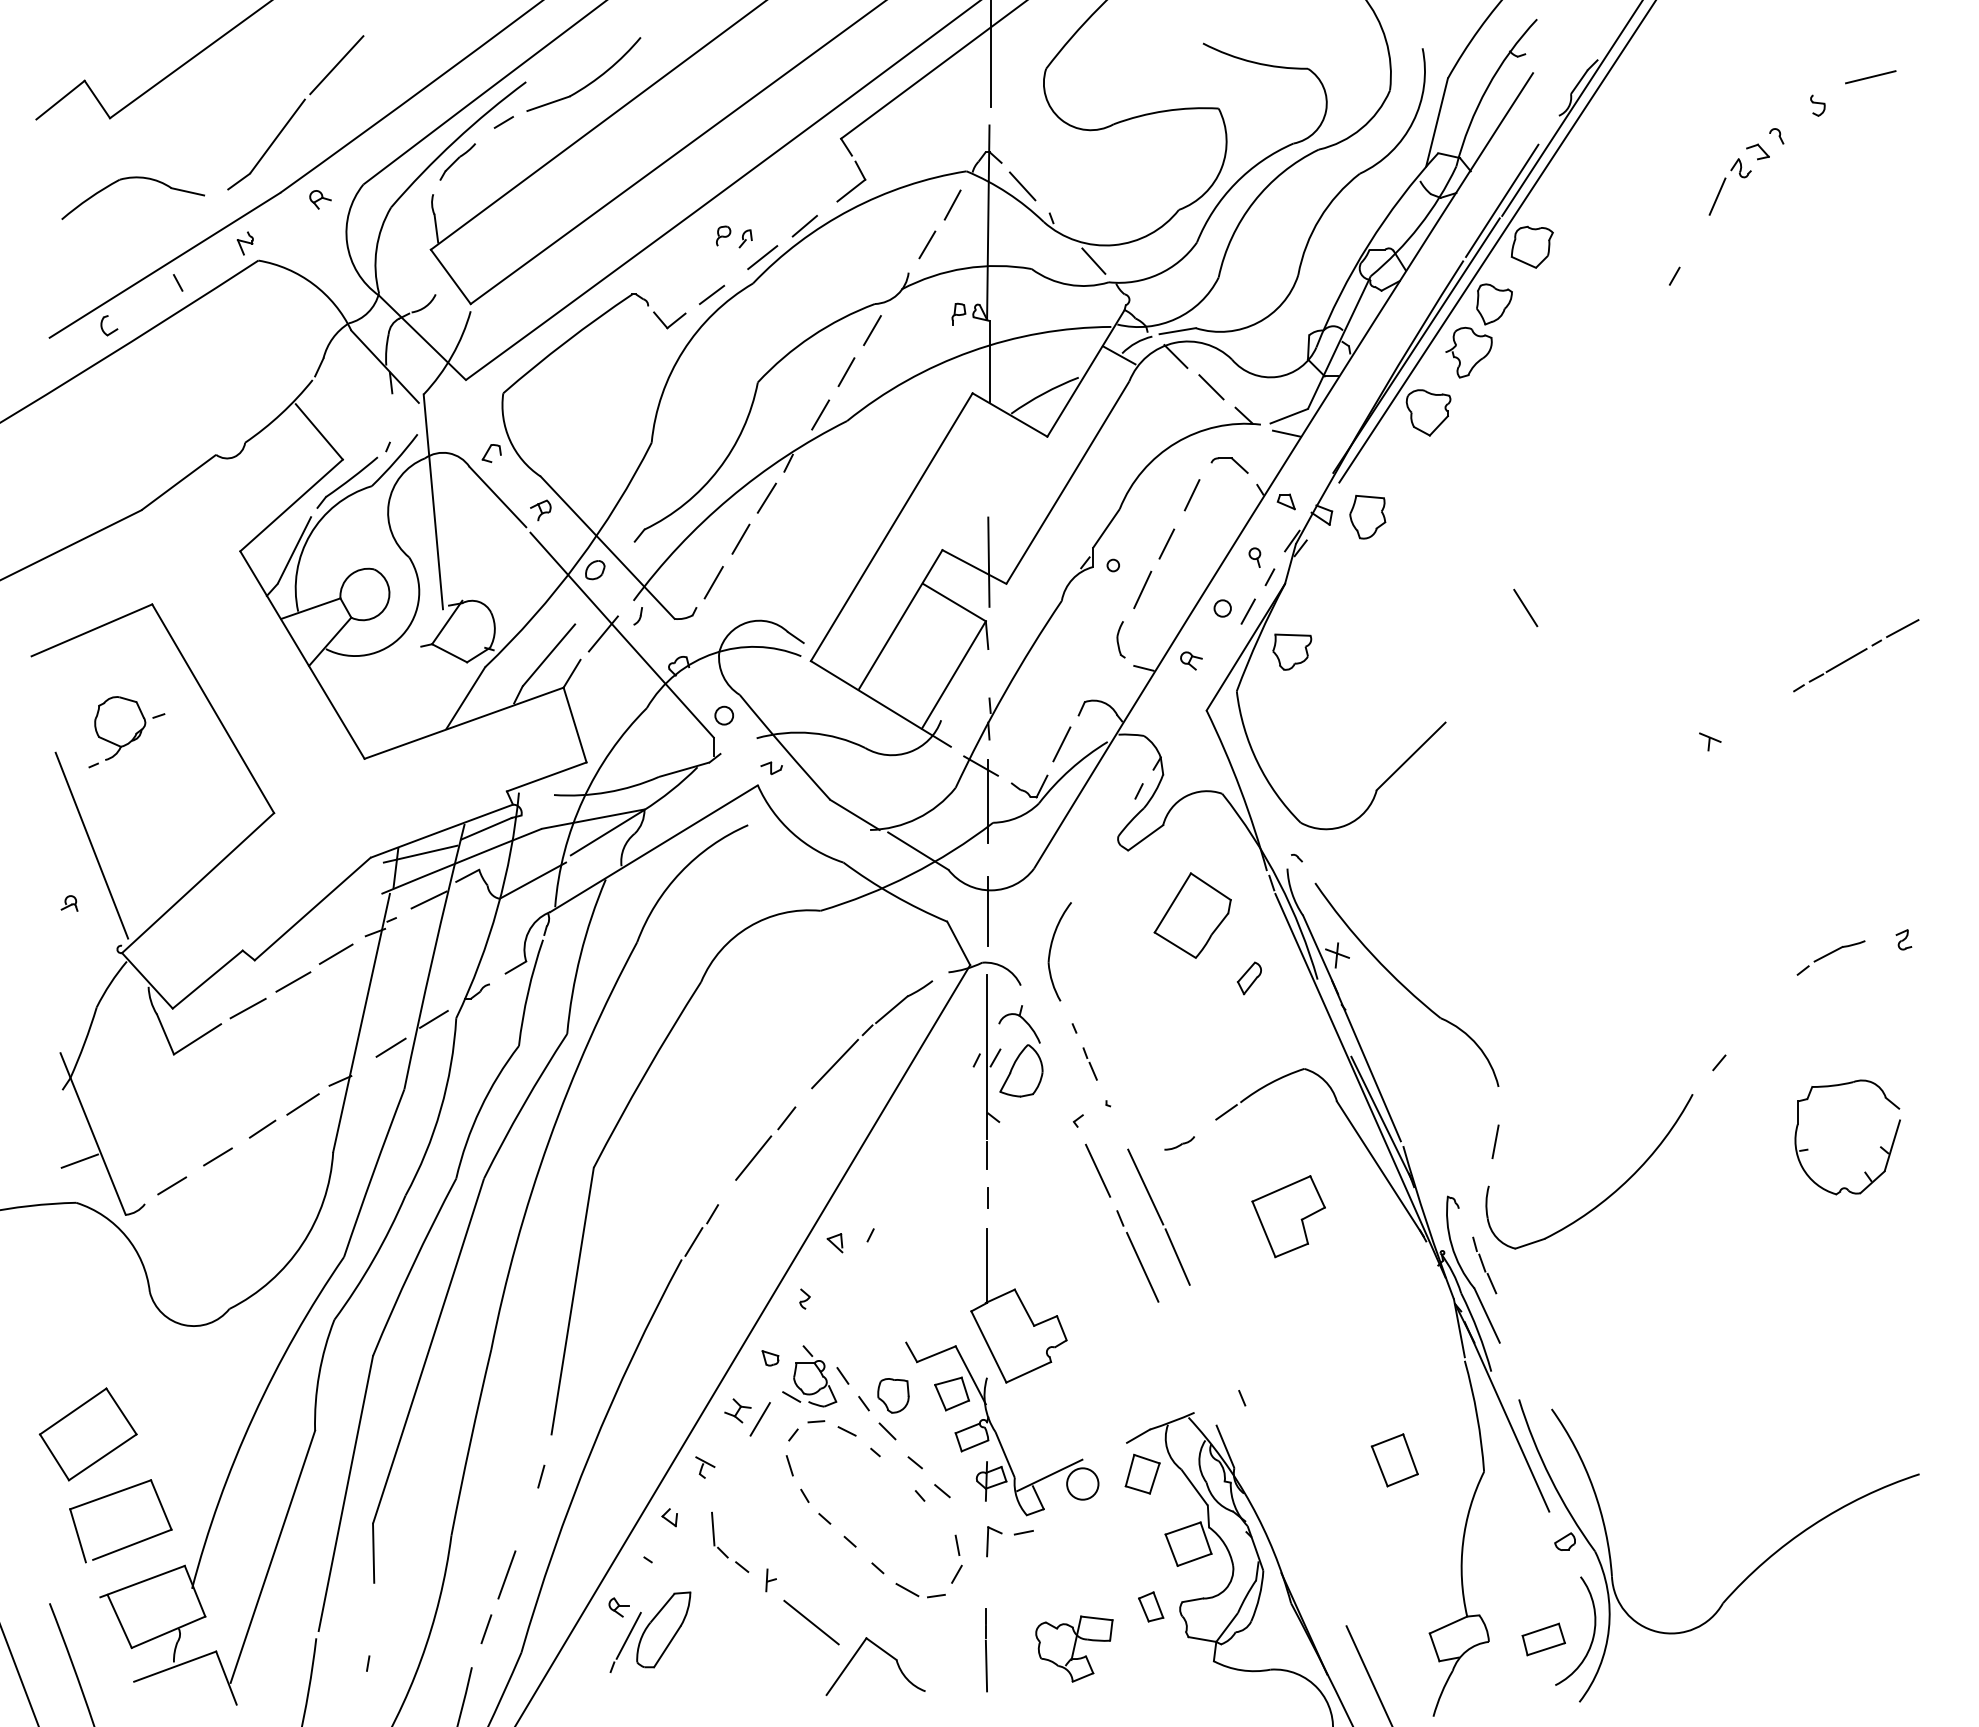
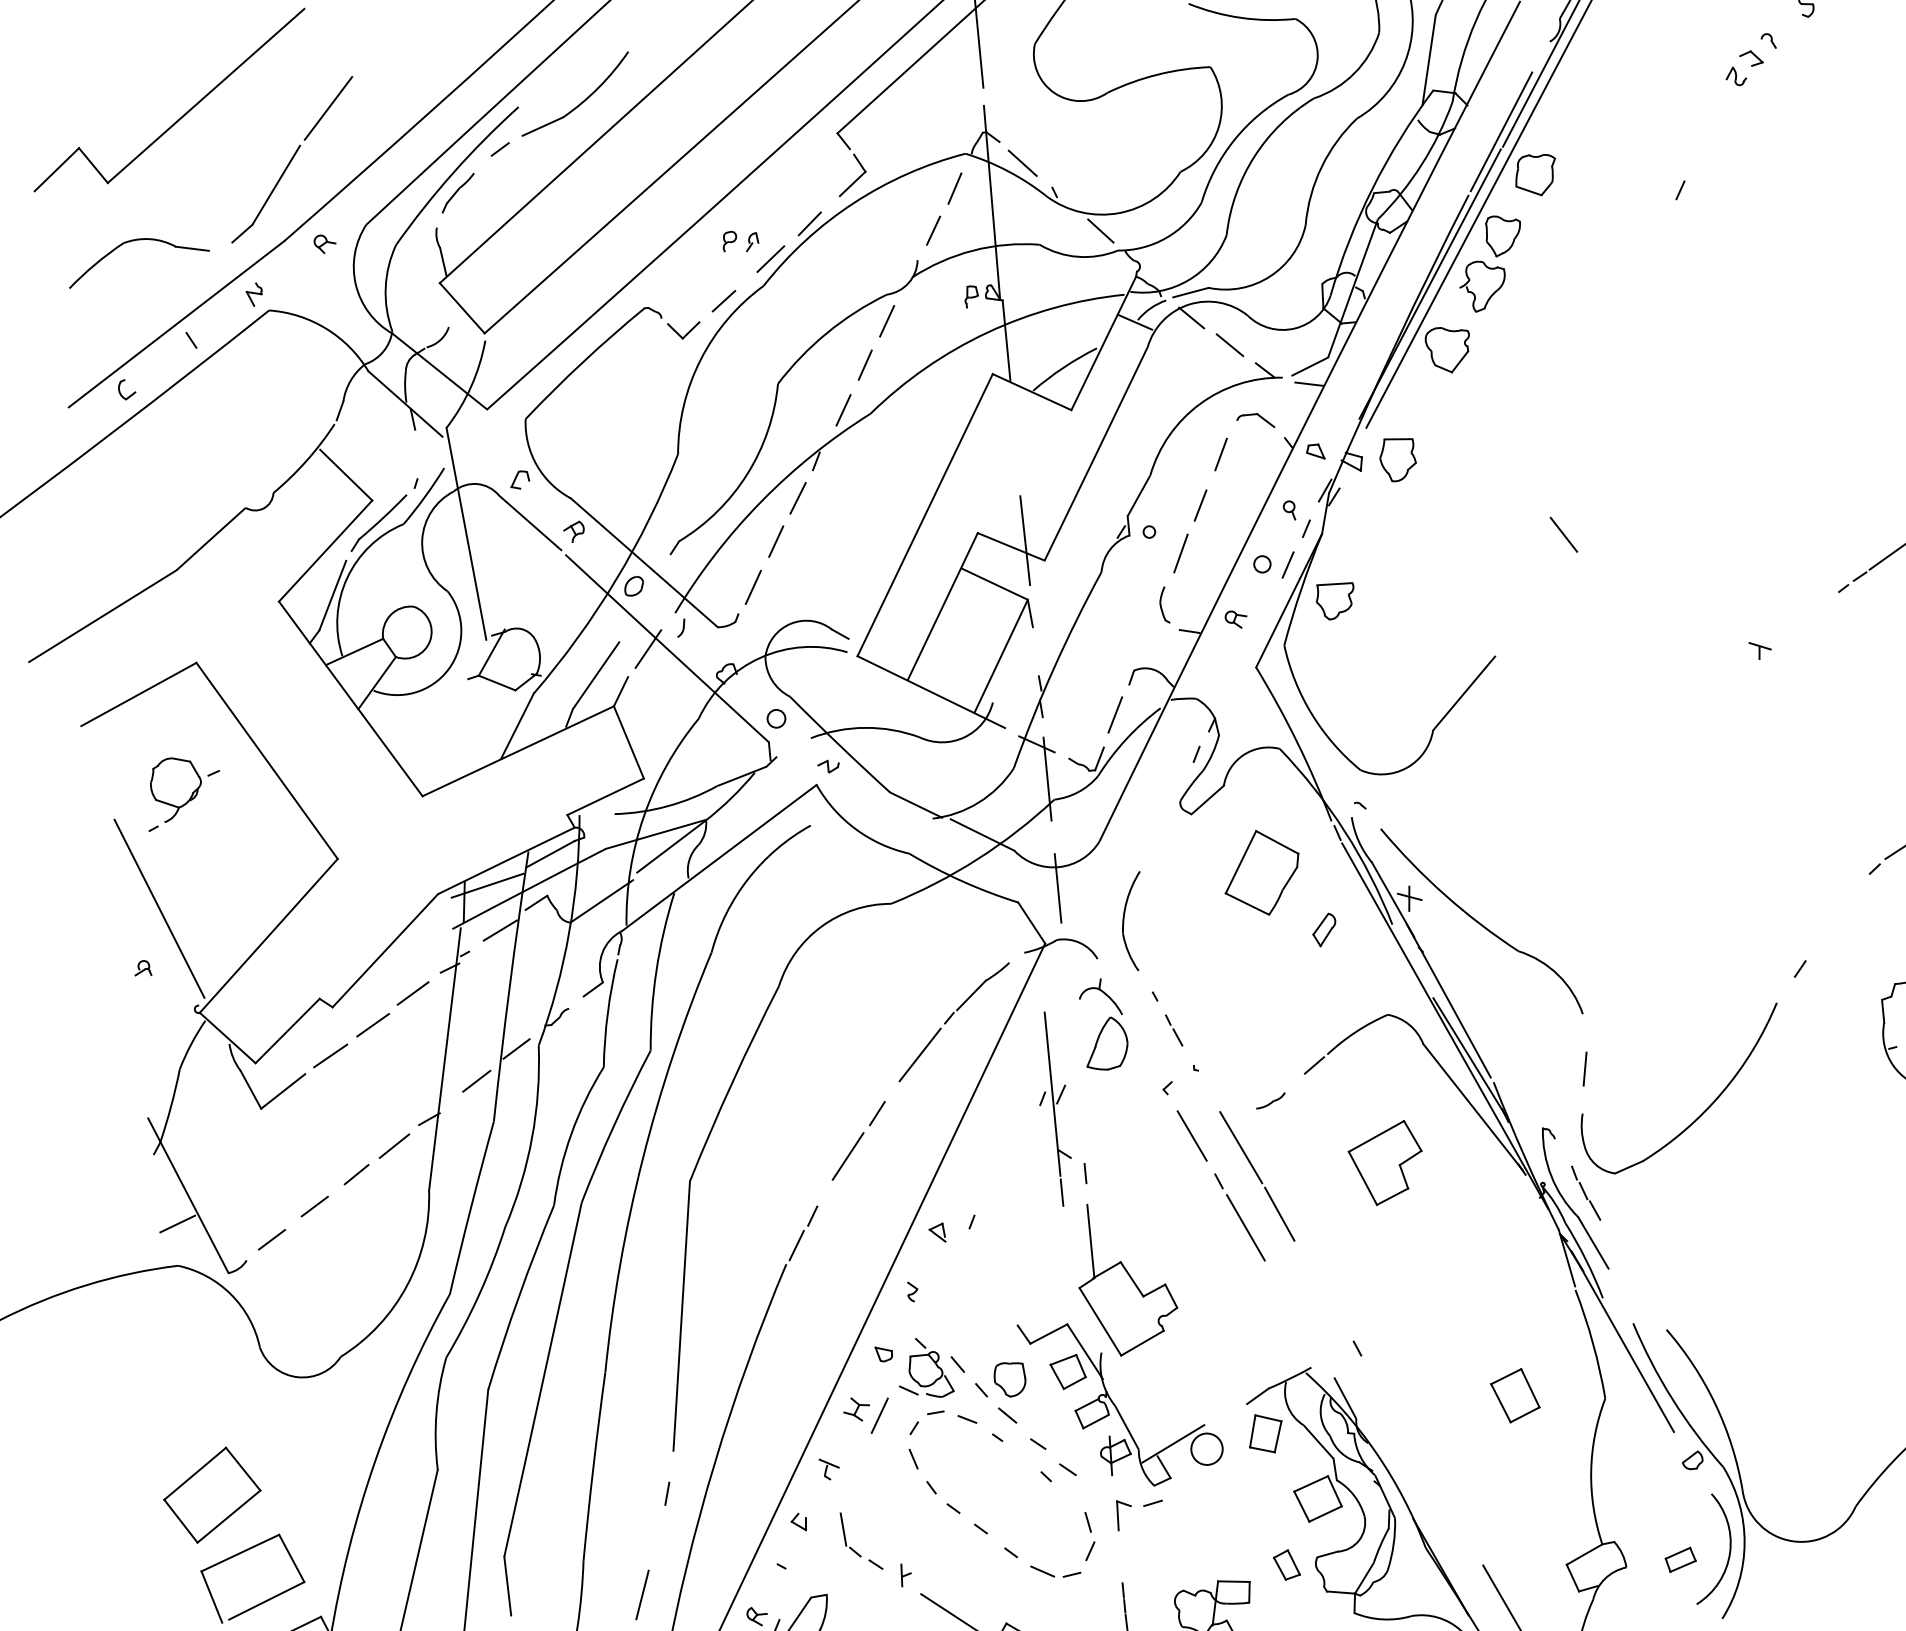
line: (1717, 196) -> (1715, 106), removed
part: (986, 1071) -> (1053, 1108), moved
part: (1543, 1639) -> (1680, 1559), size x0.7

